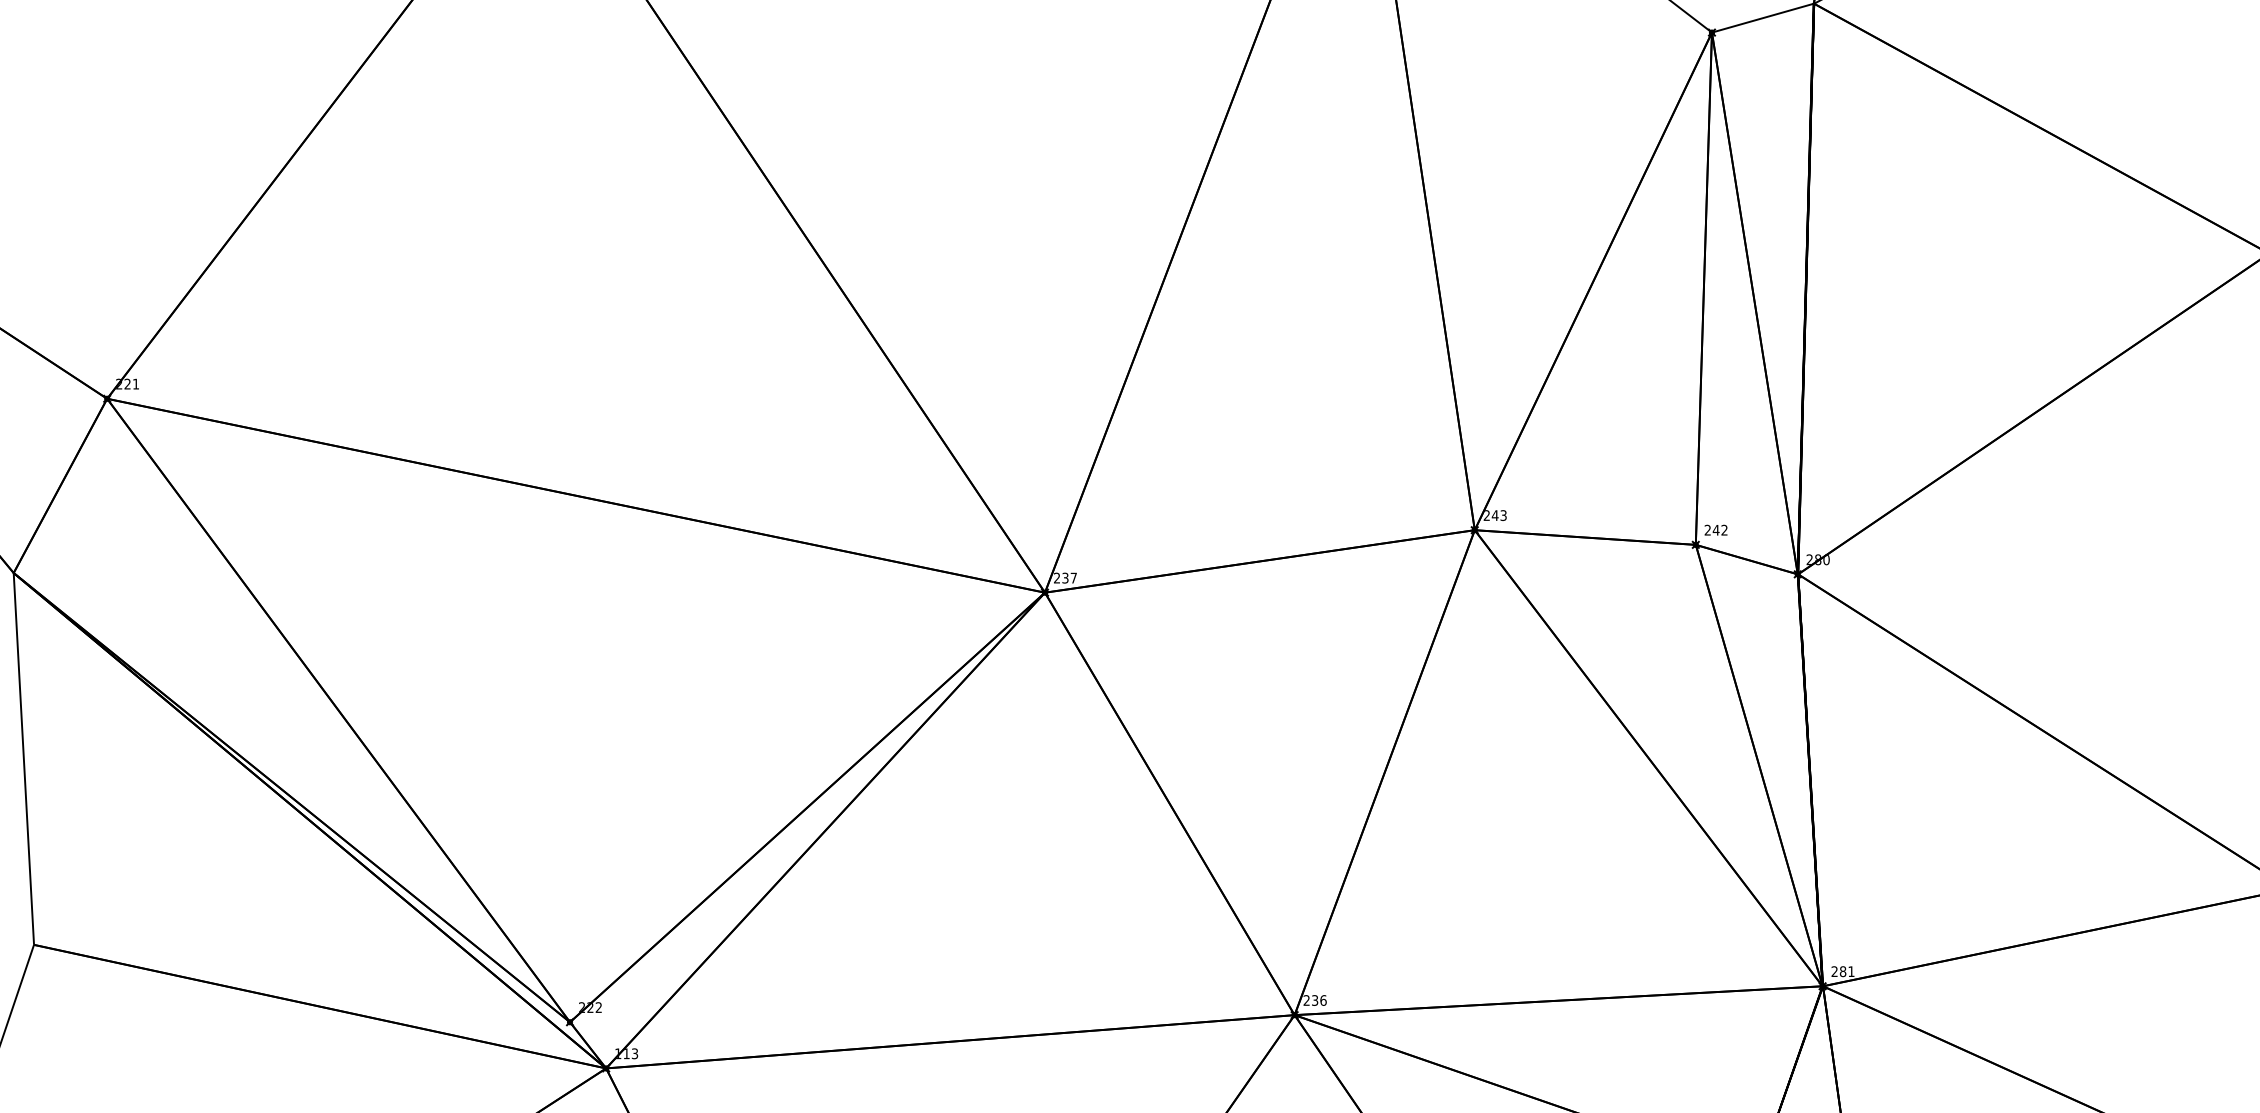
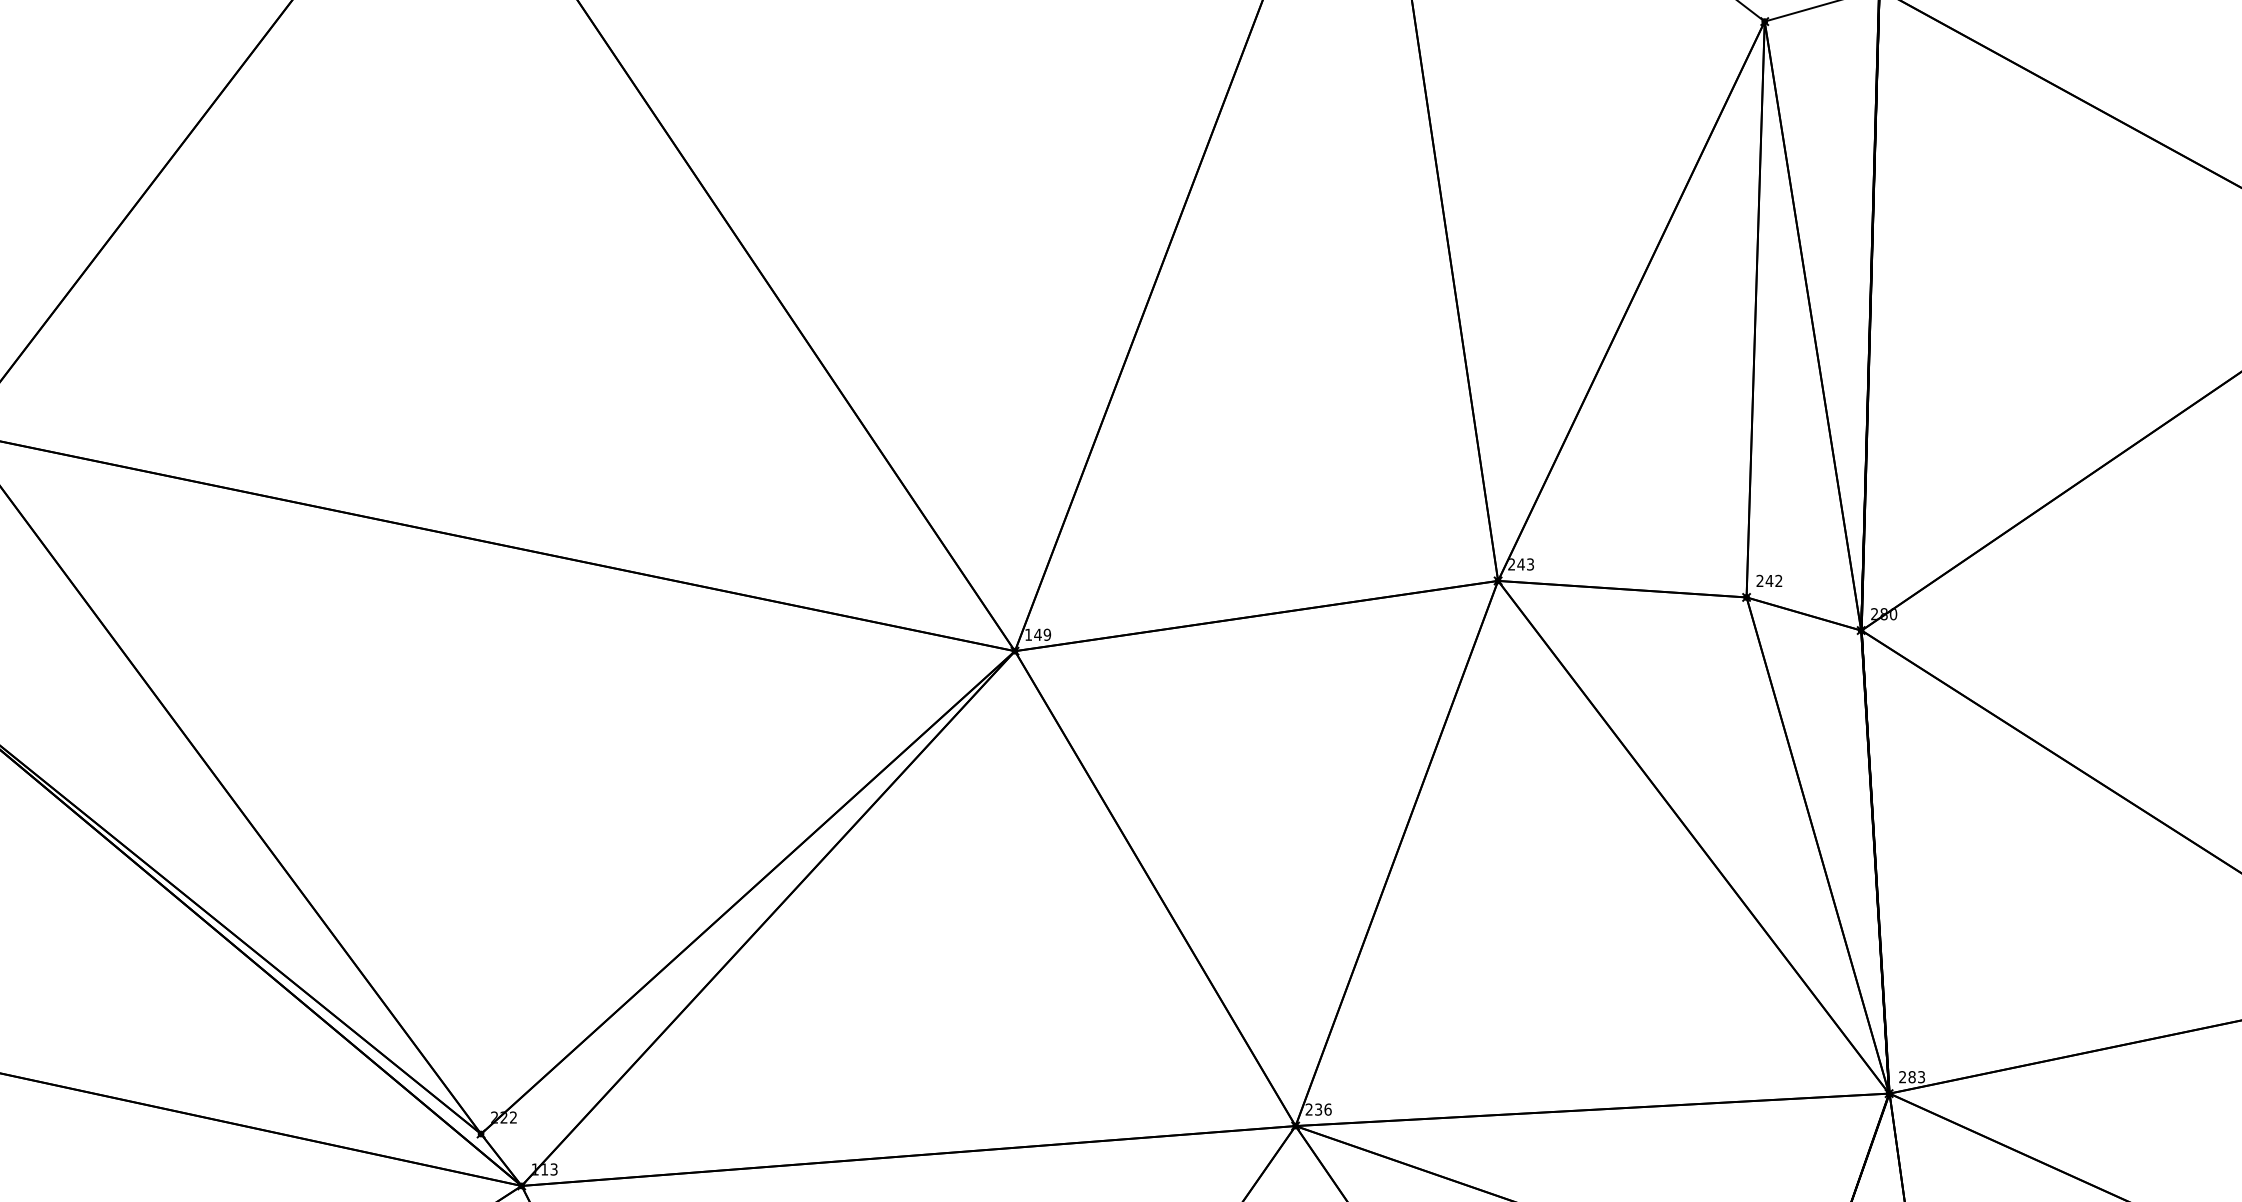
text: (1065, 577) -> (1038, 634), 237 -> 149
text: (1851, 971) -> (1921, 1077), 281 -> 283

